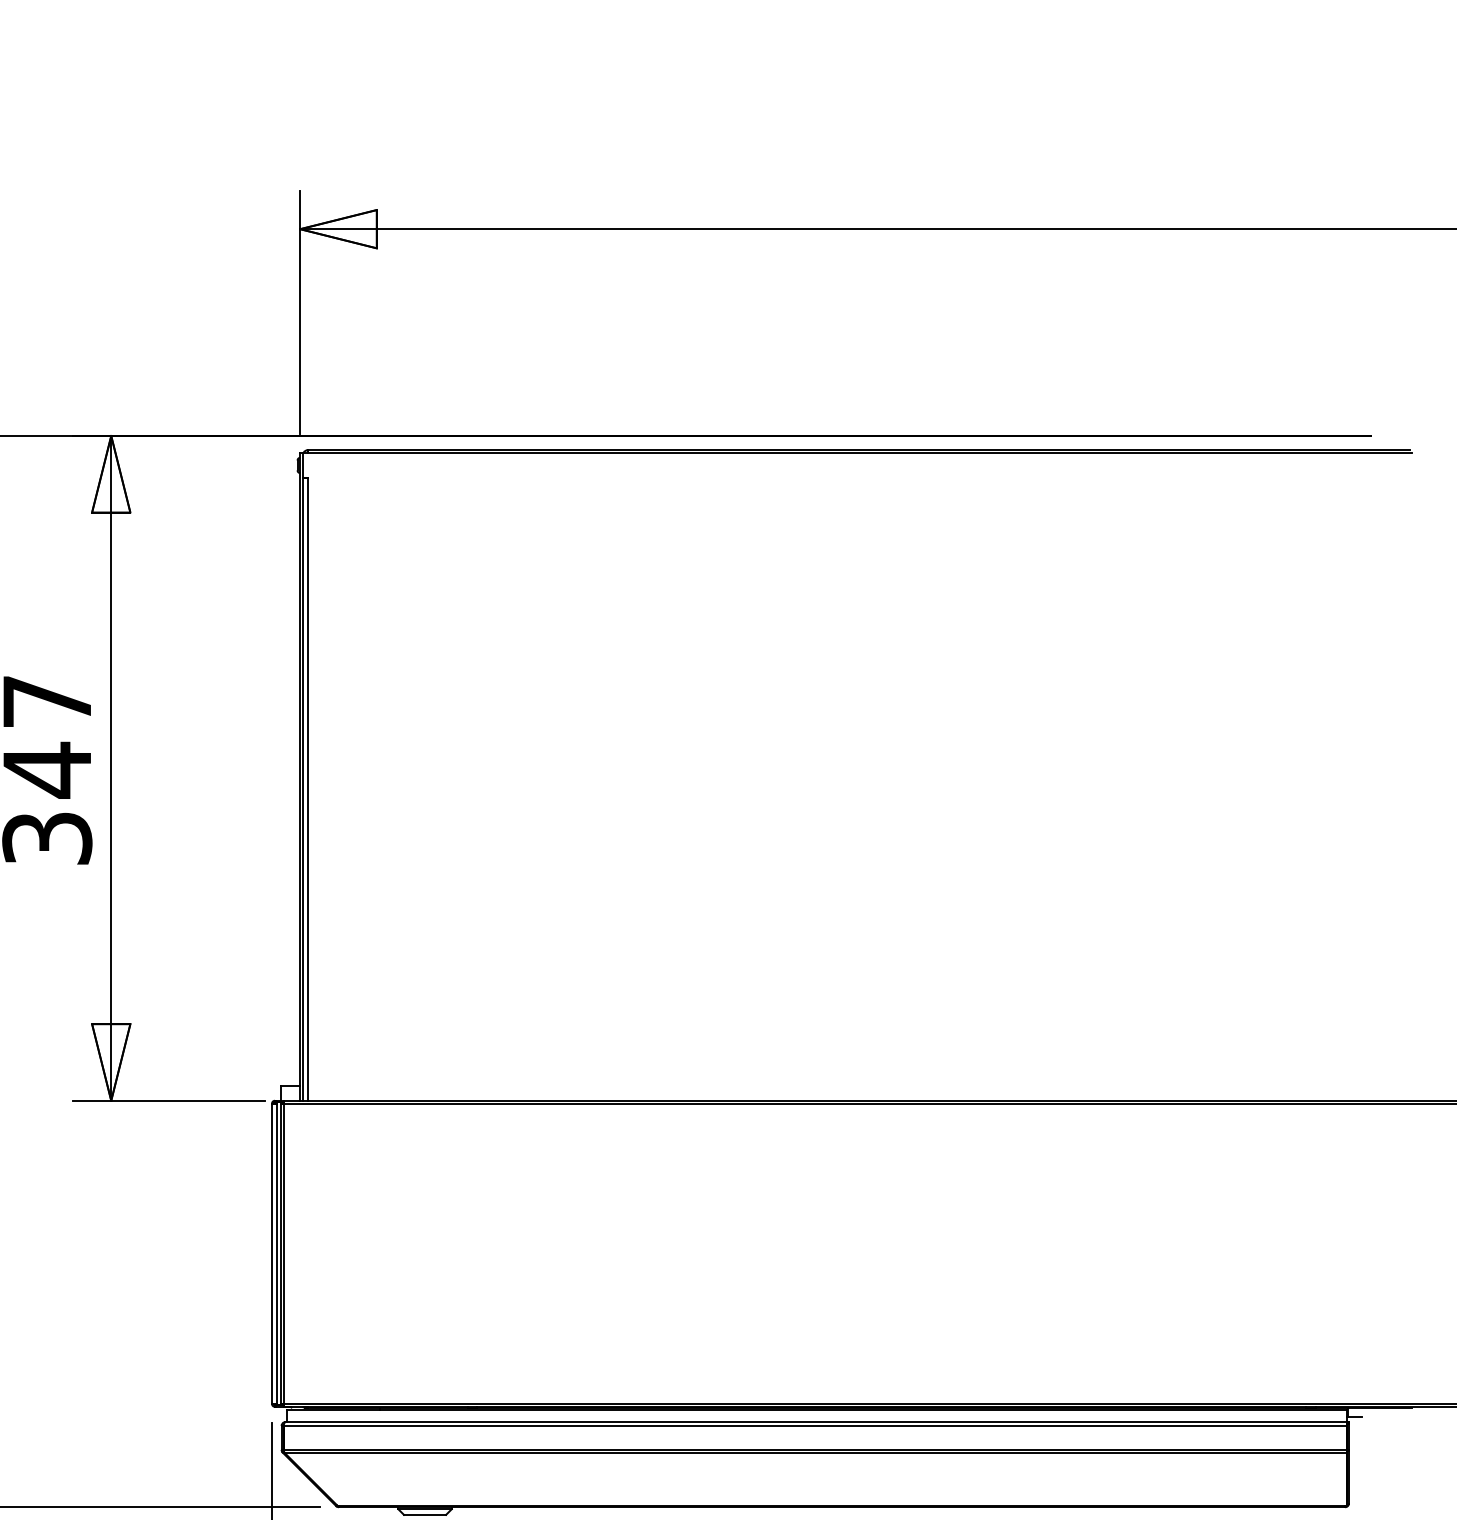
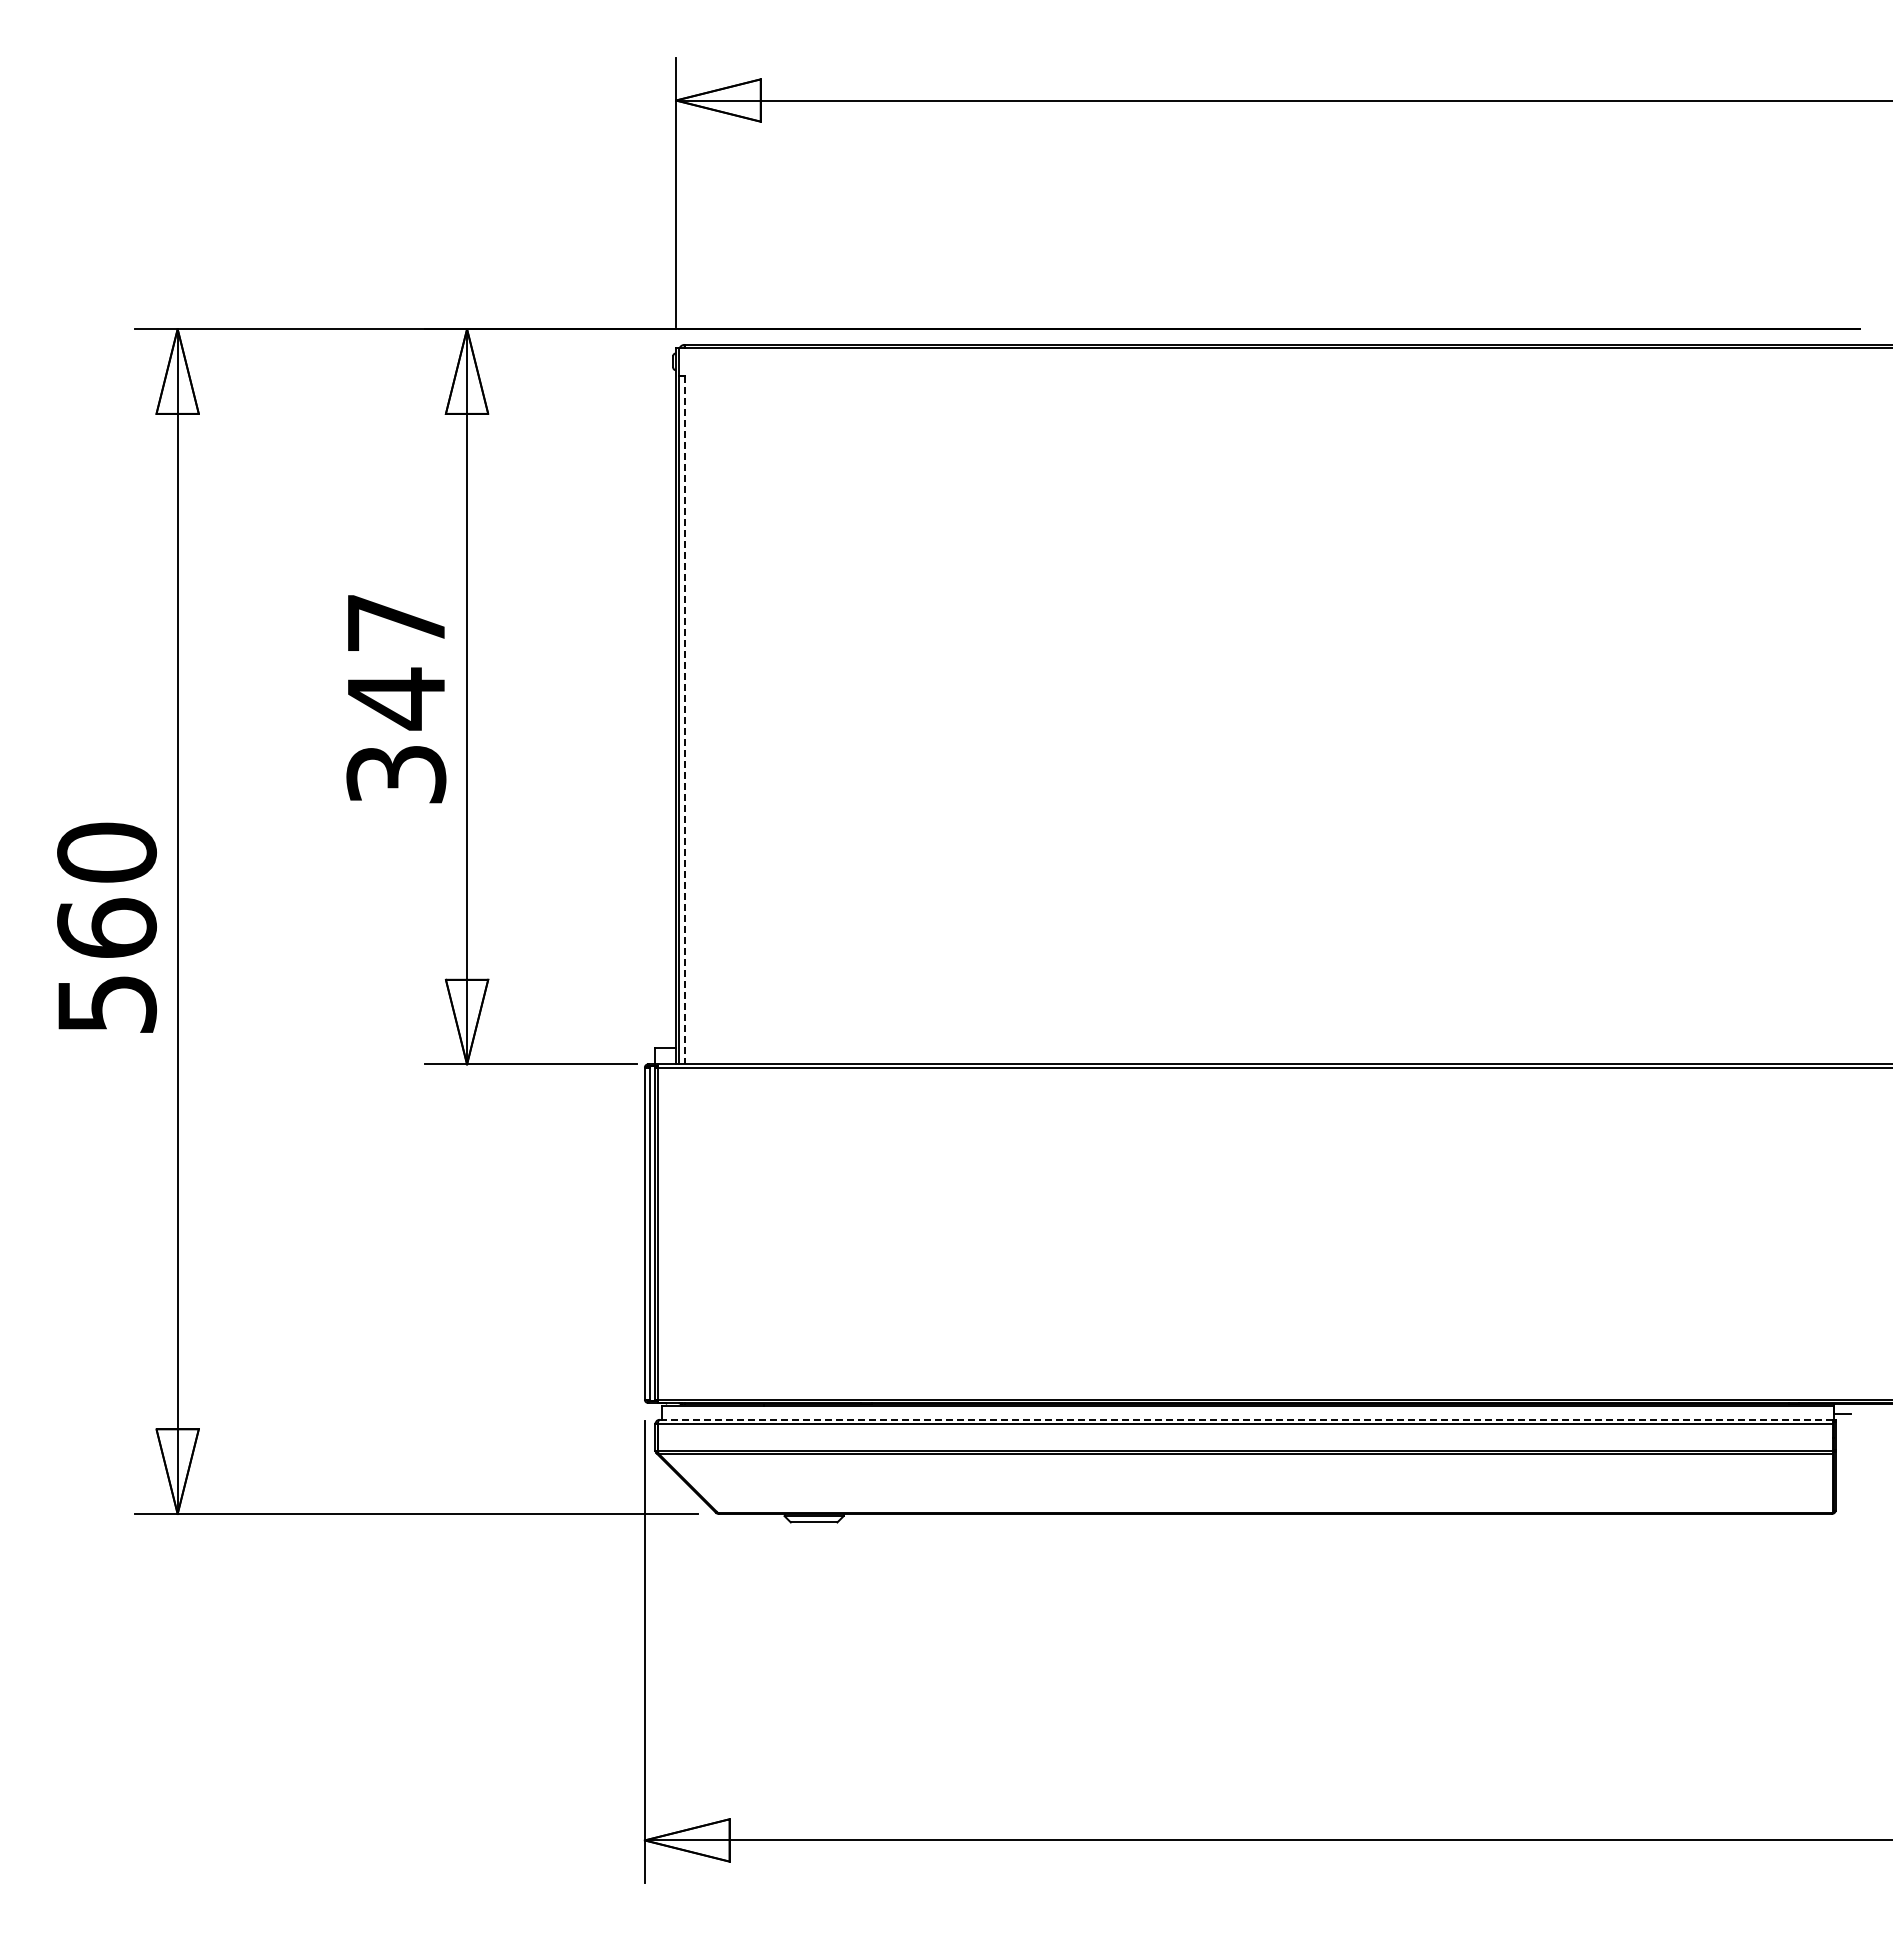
line: (307, 789) -> (684, 720), solid -> dashed
line: (816, 1421) -> (1246, 1419), solid -> dashed

